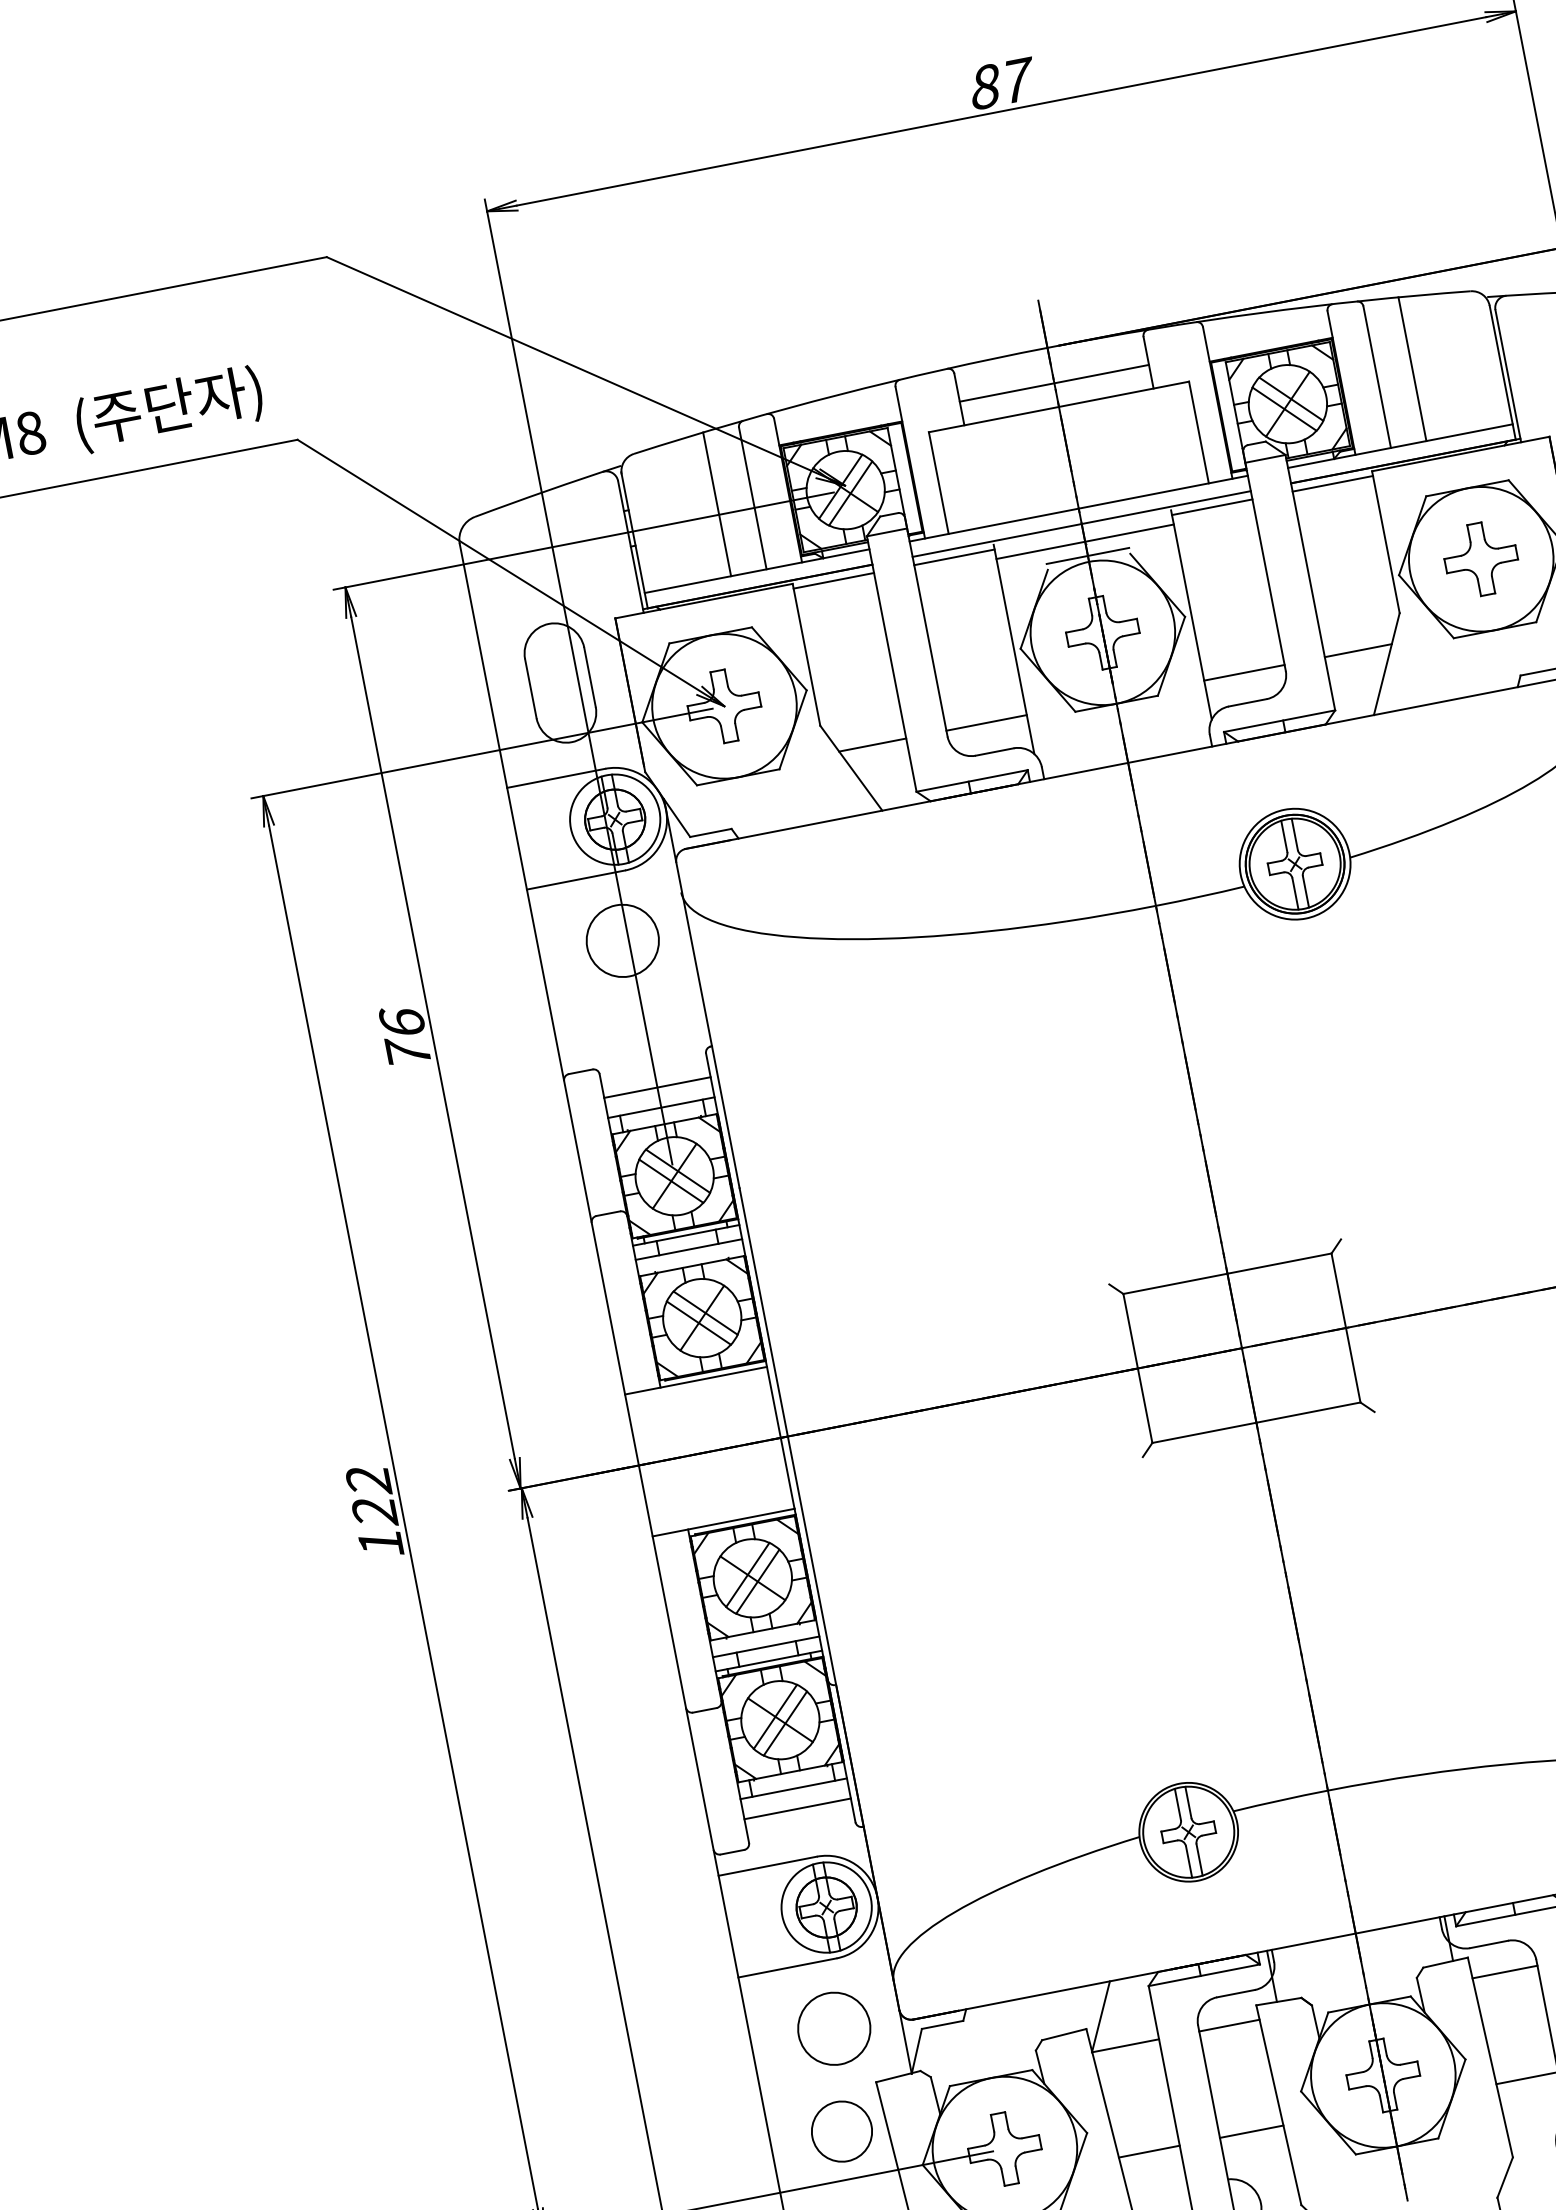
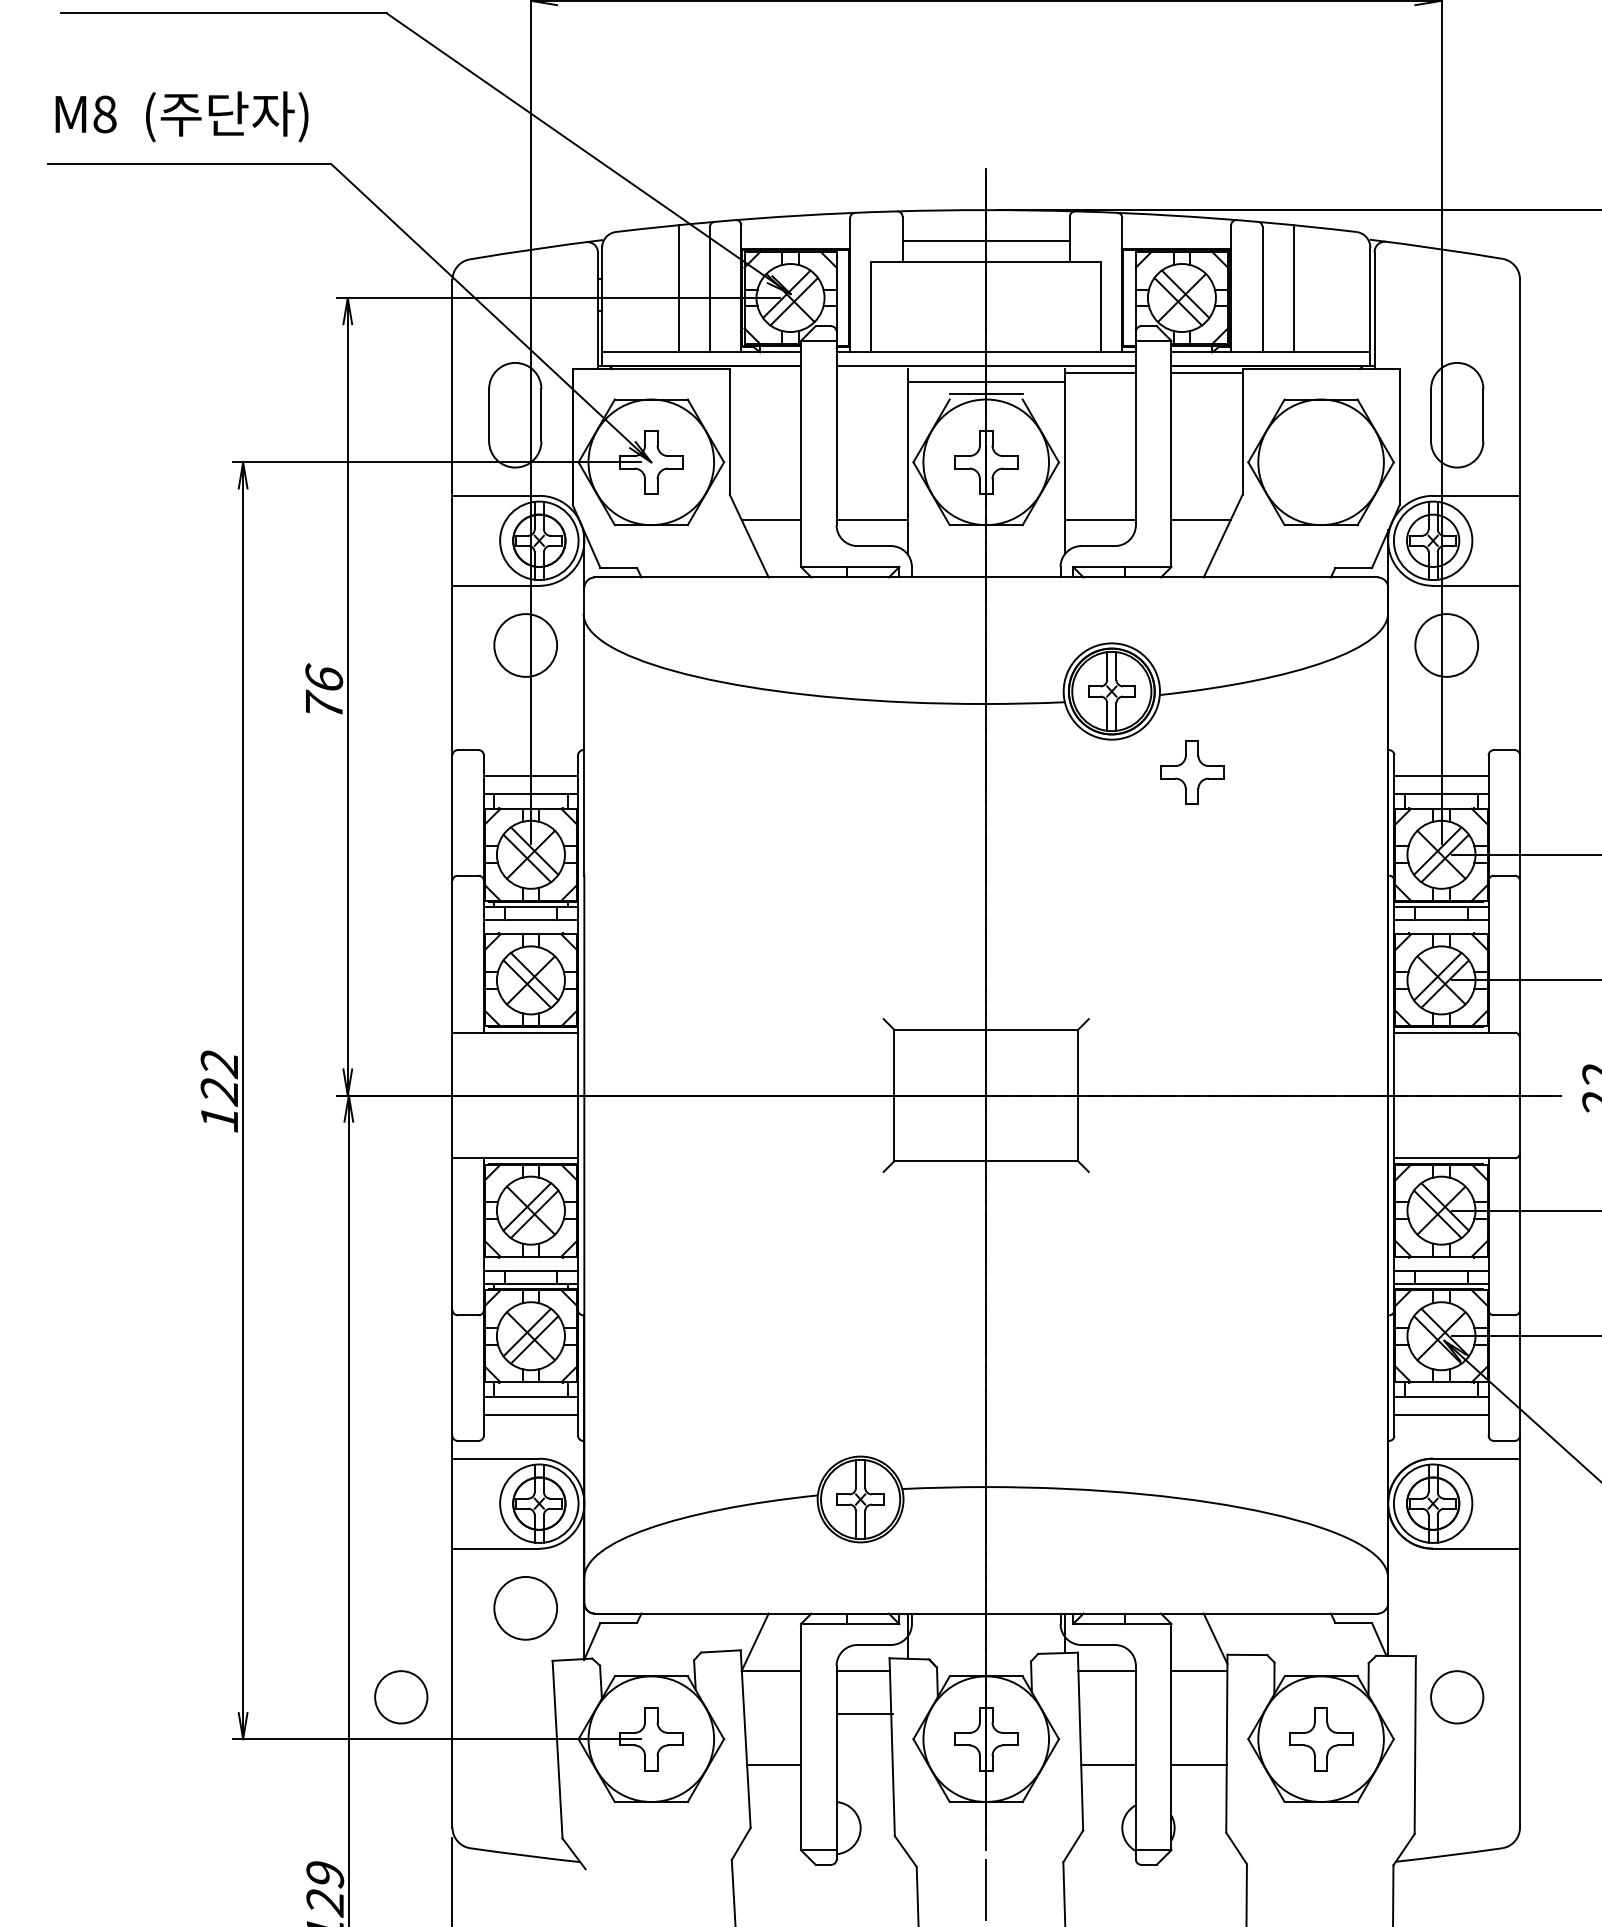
line: (953, 557) -> (871, 373), removed
part: (1481, 559) -> (1192, 772), moved
line: (832, 581) -> (764, 373), removed
circle: (842, 2131) -> (401, 1697), moved
line: (1251, 2131) -> (864, 1714), moved

